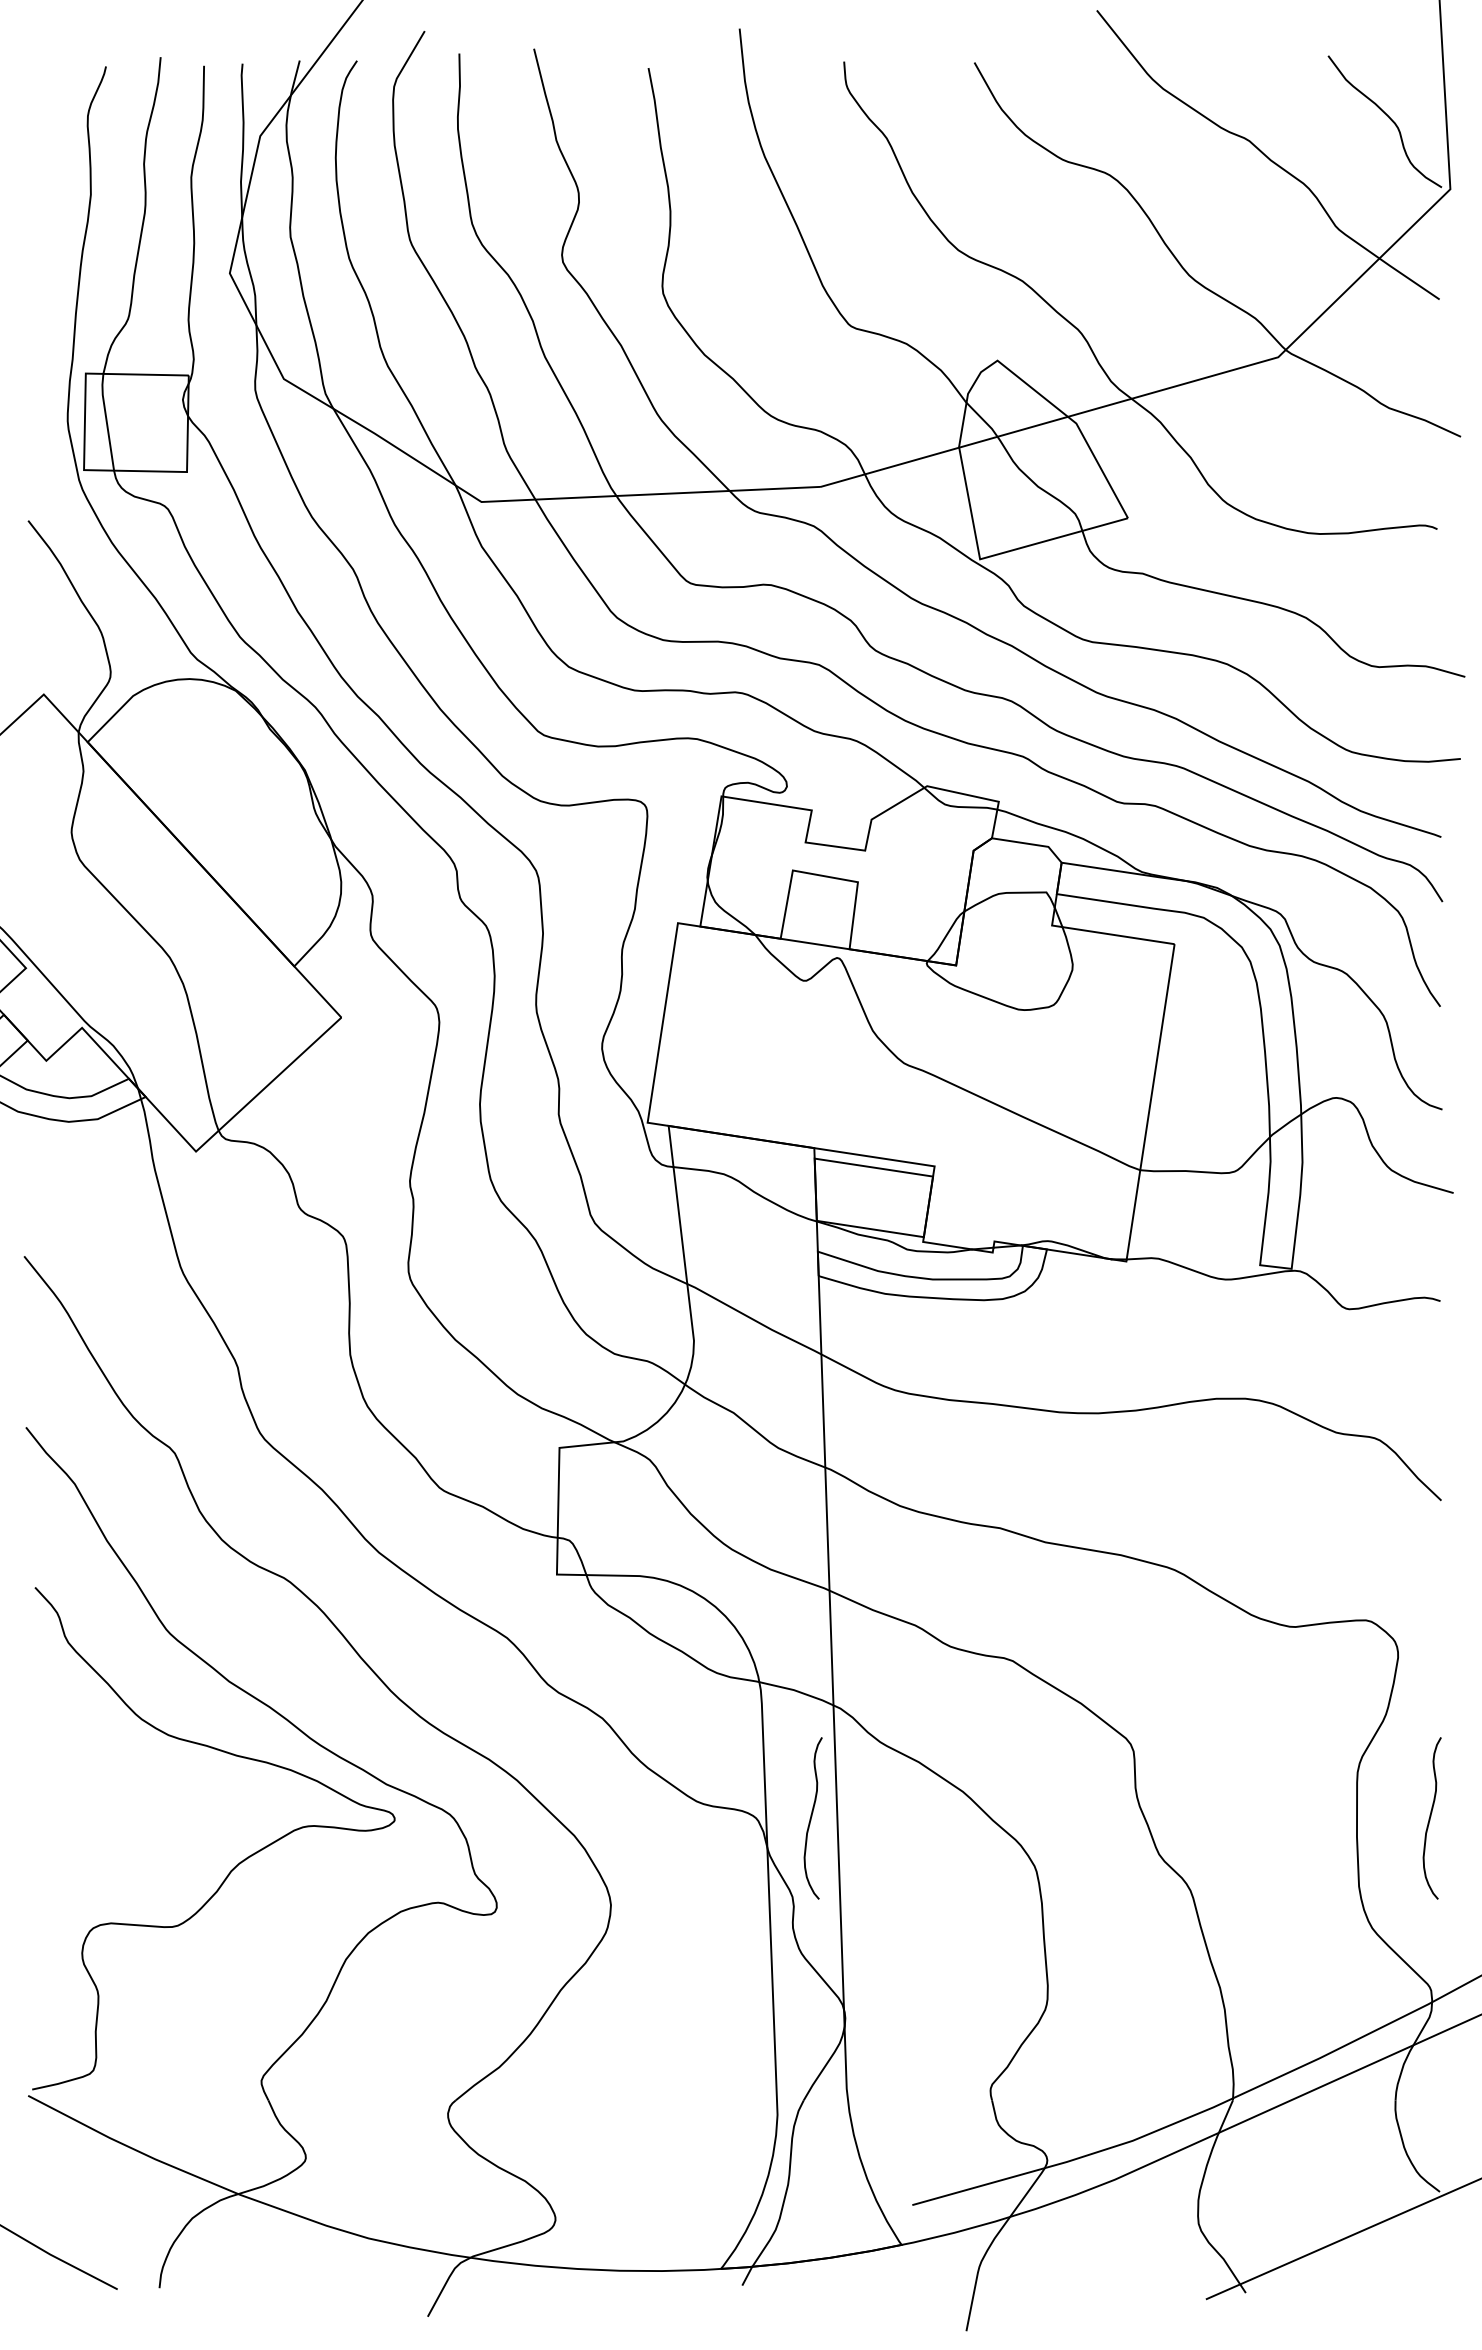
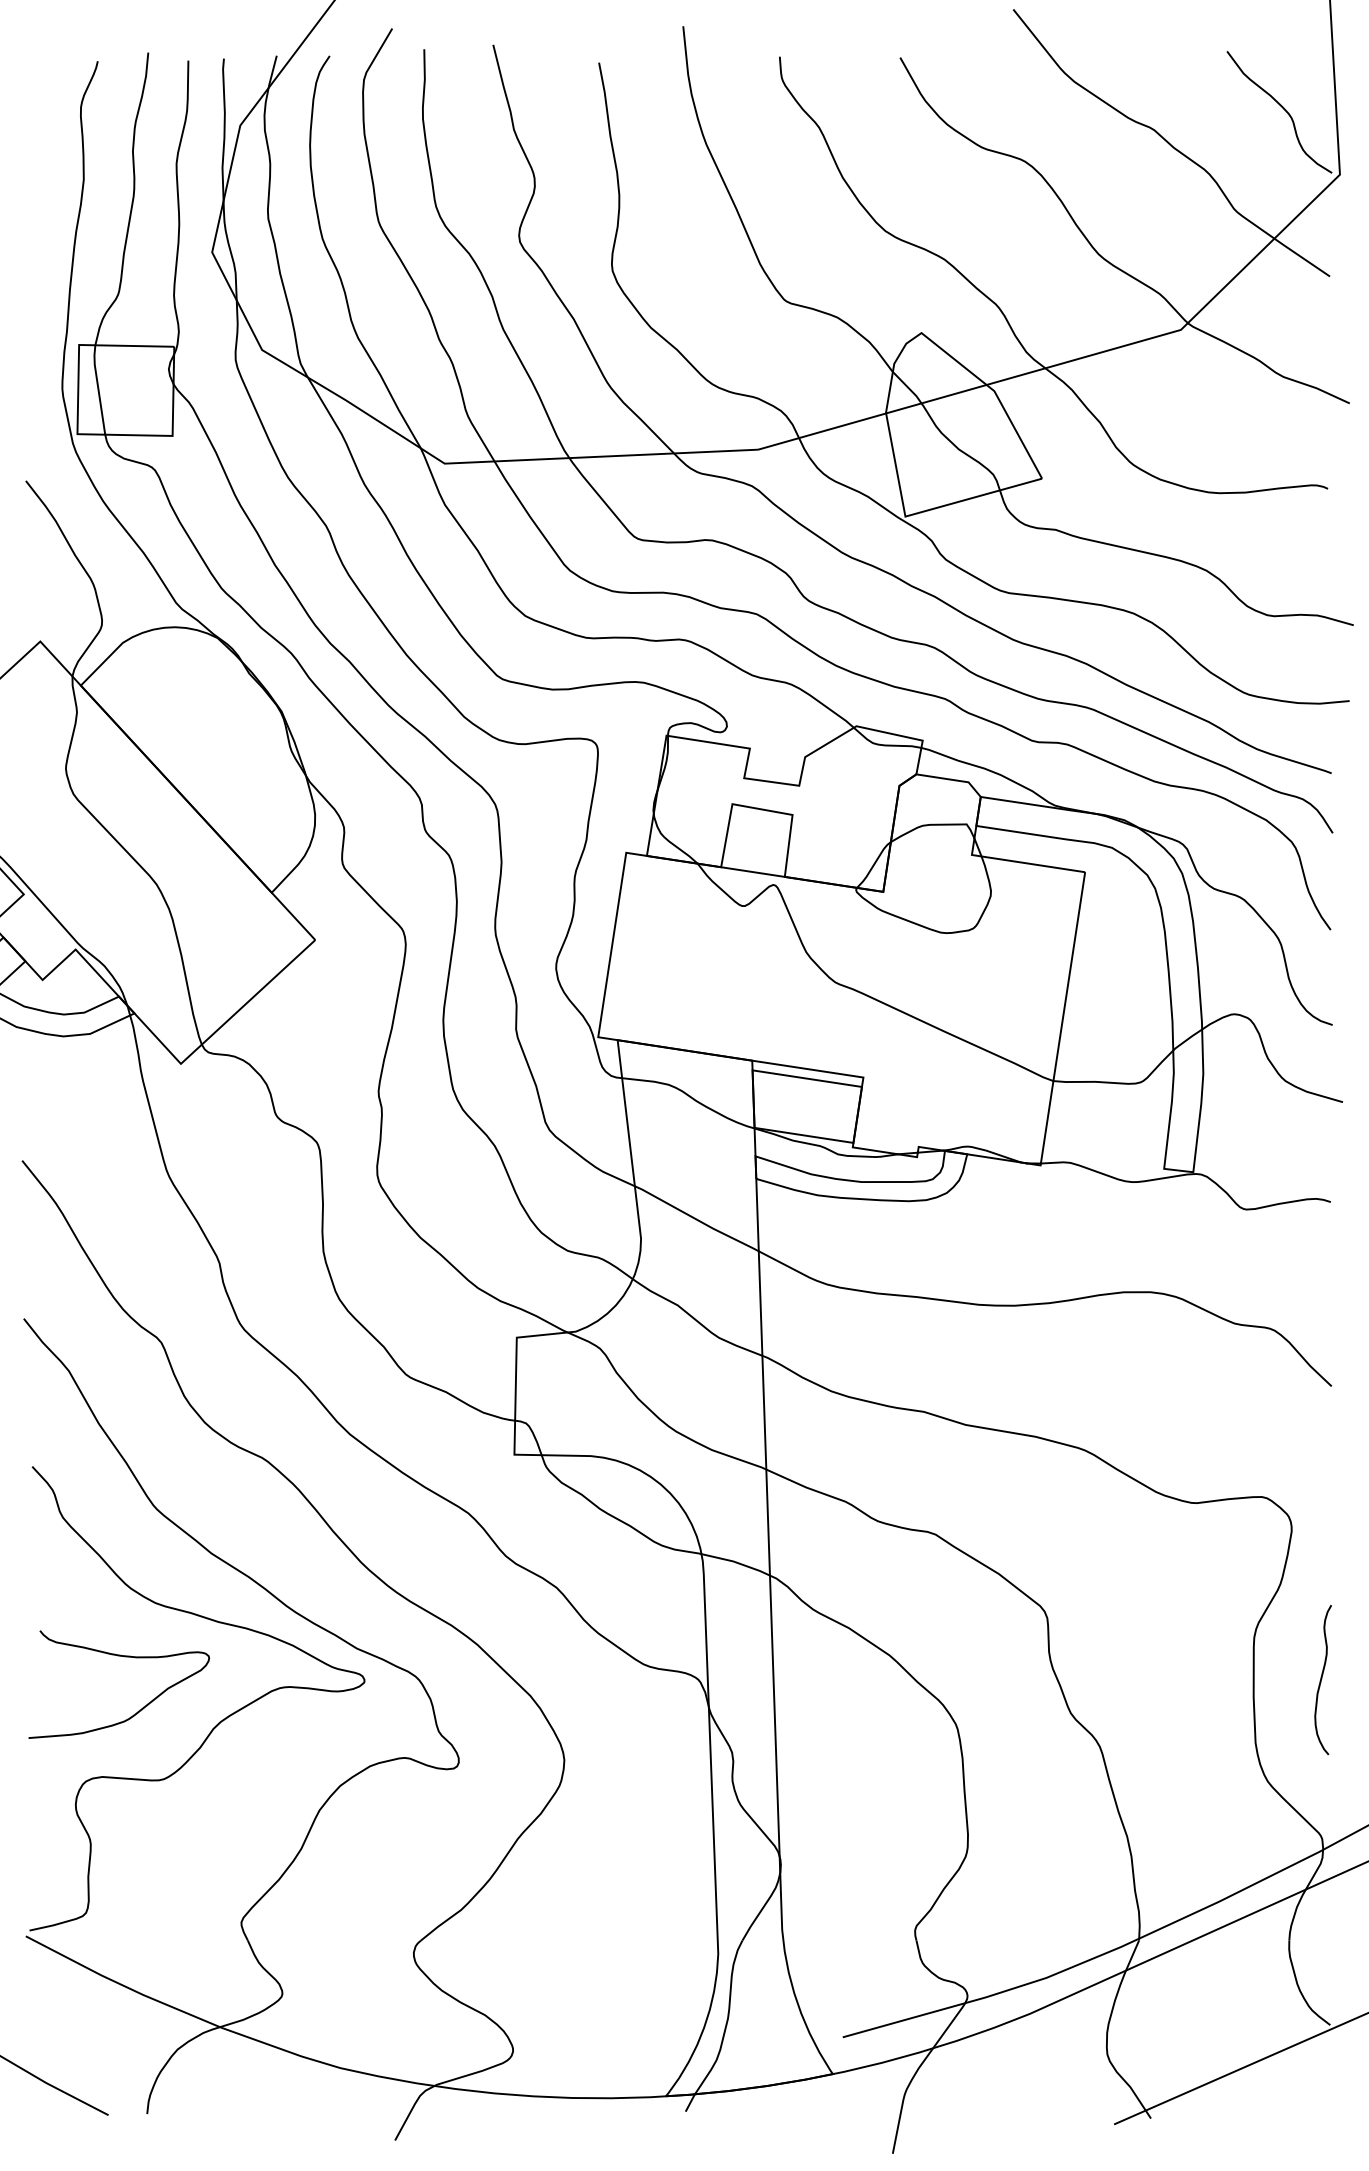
curve: (130, 1793) -> (120, 1656), added
curve: (811, 1818) -> (749, 1680), removed

